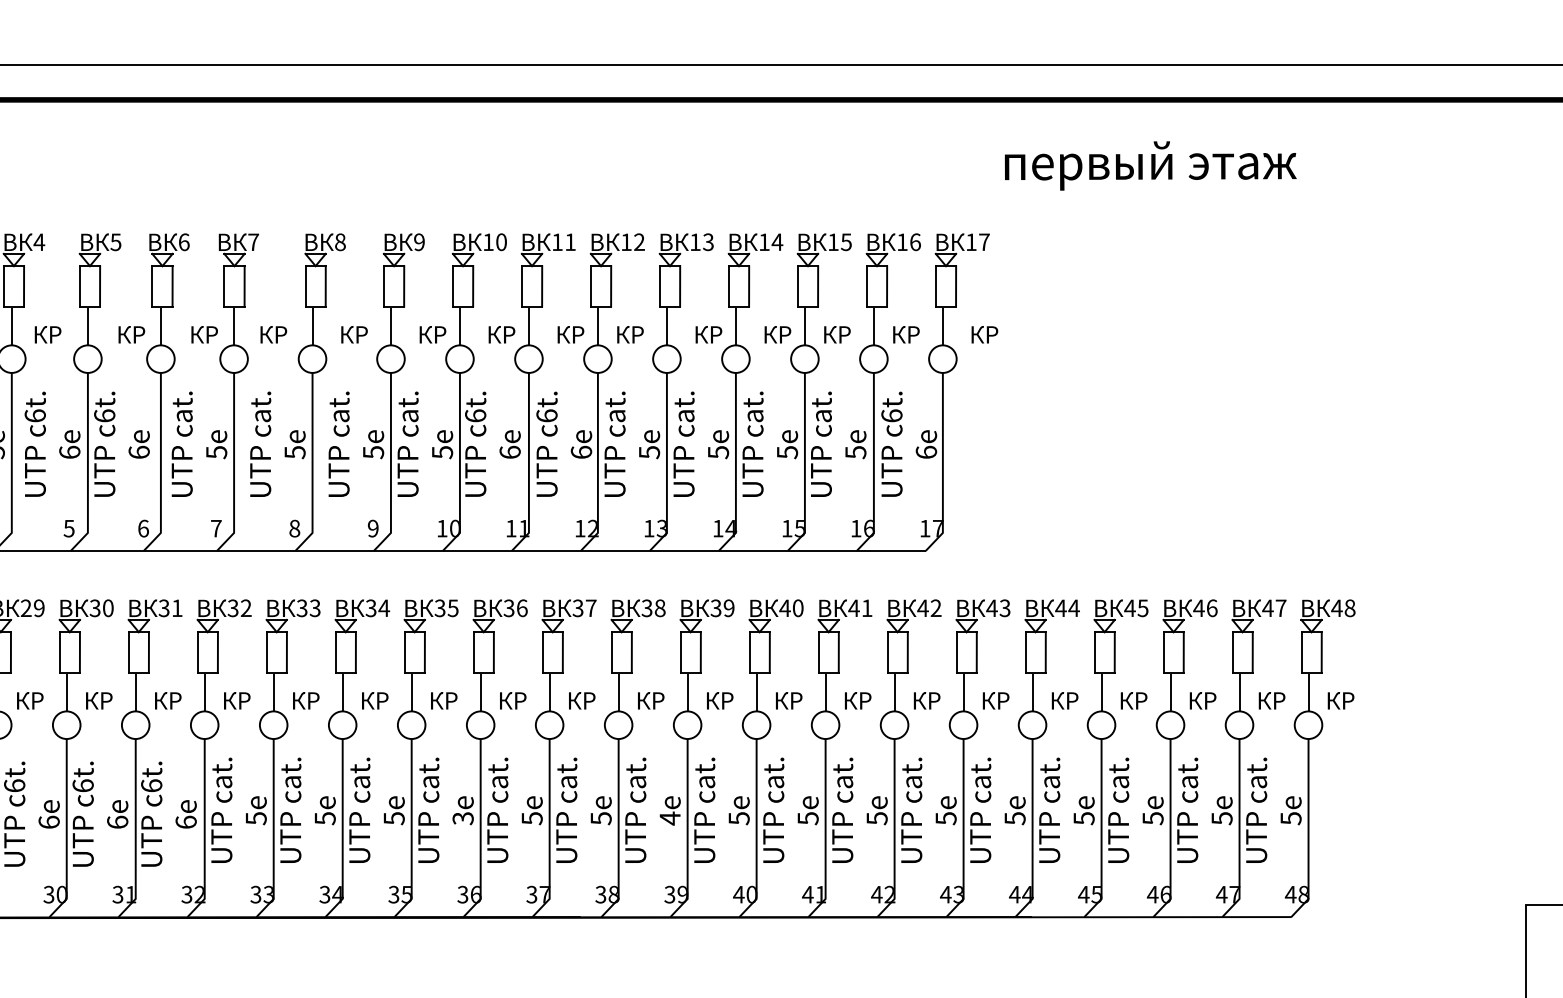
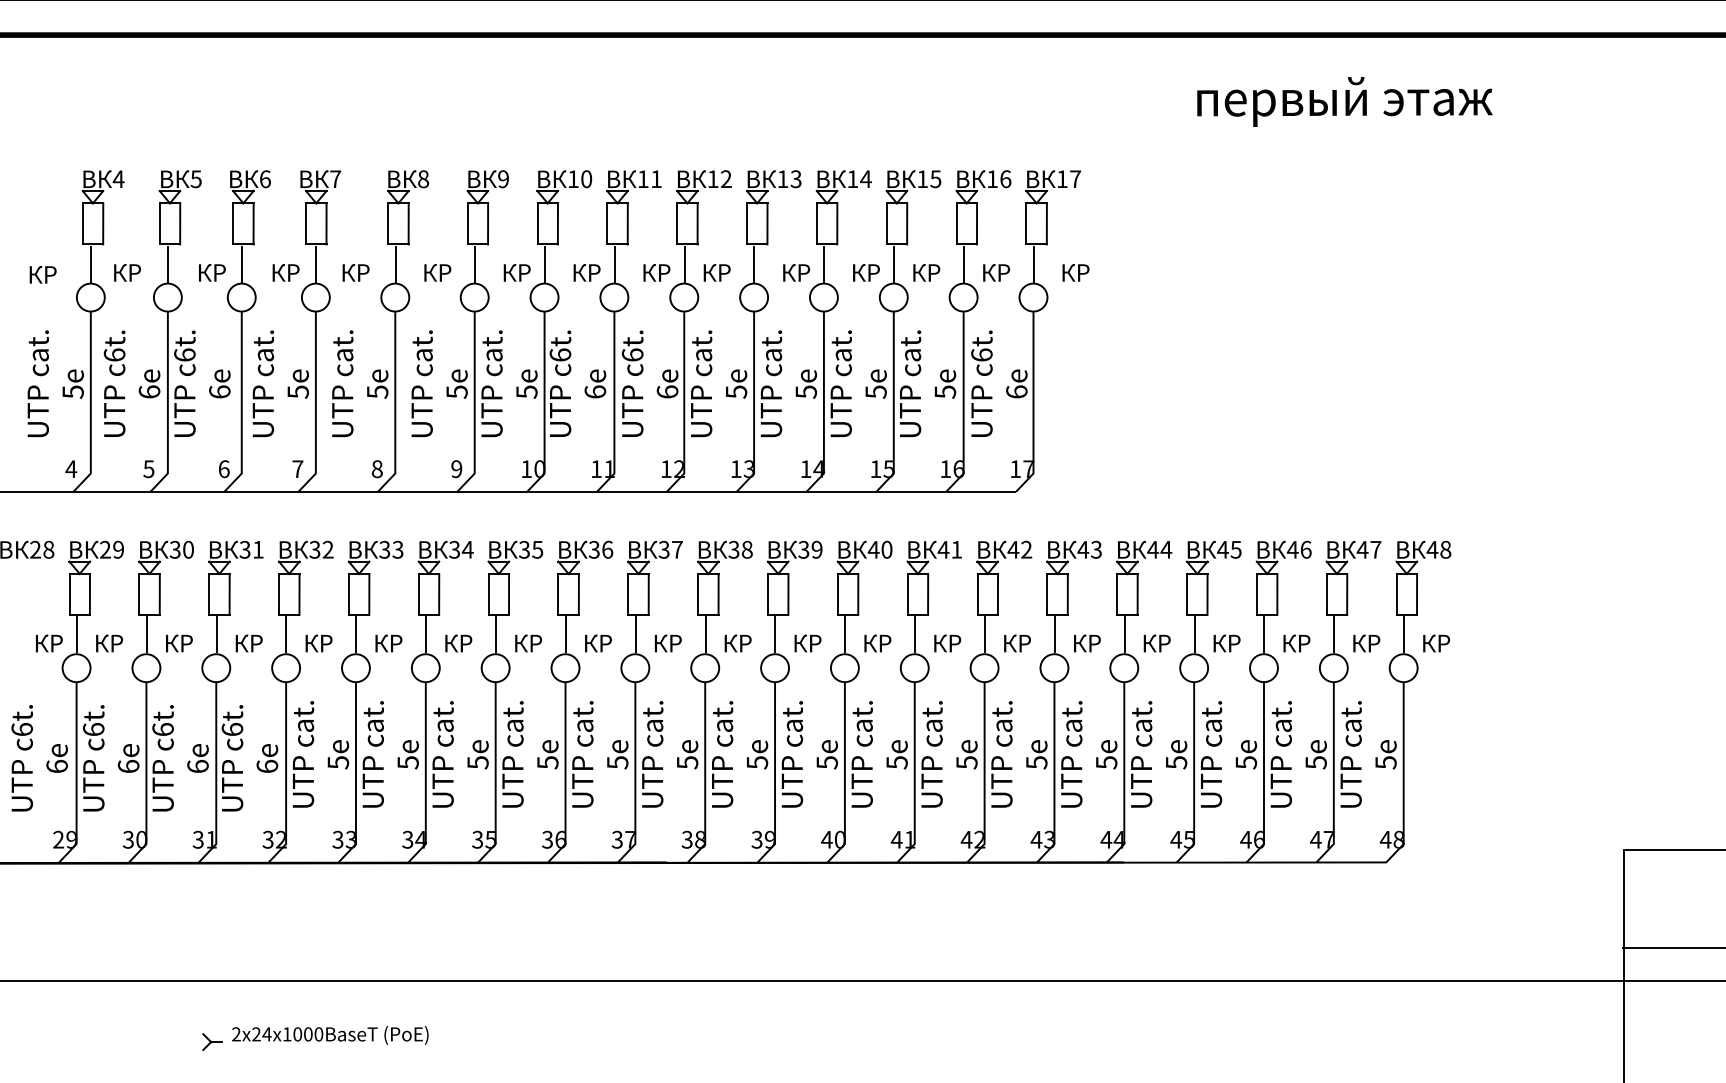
text: (1150, 165) -> (1344, 101), moved
text: (462, 818) -> (547, 762), 3e -> 5e
text: (670, 818) -> (757, 762), 4e -> 5e

